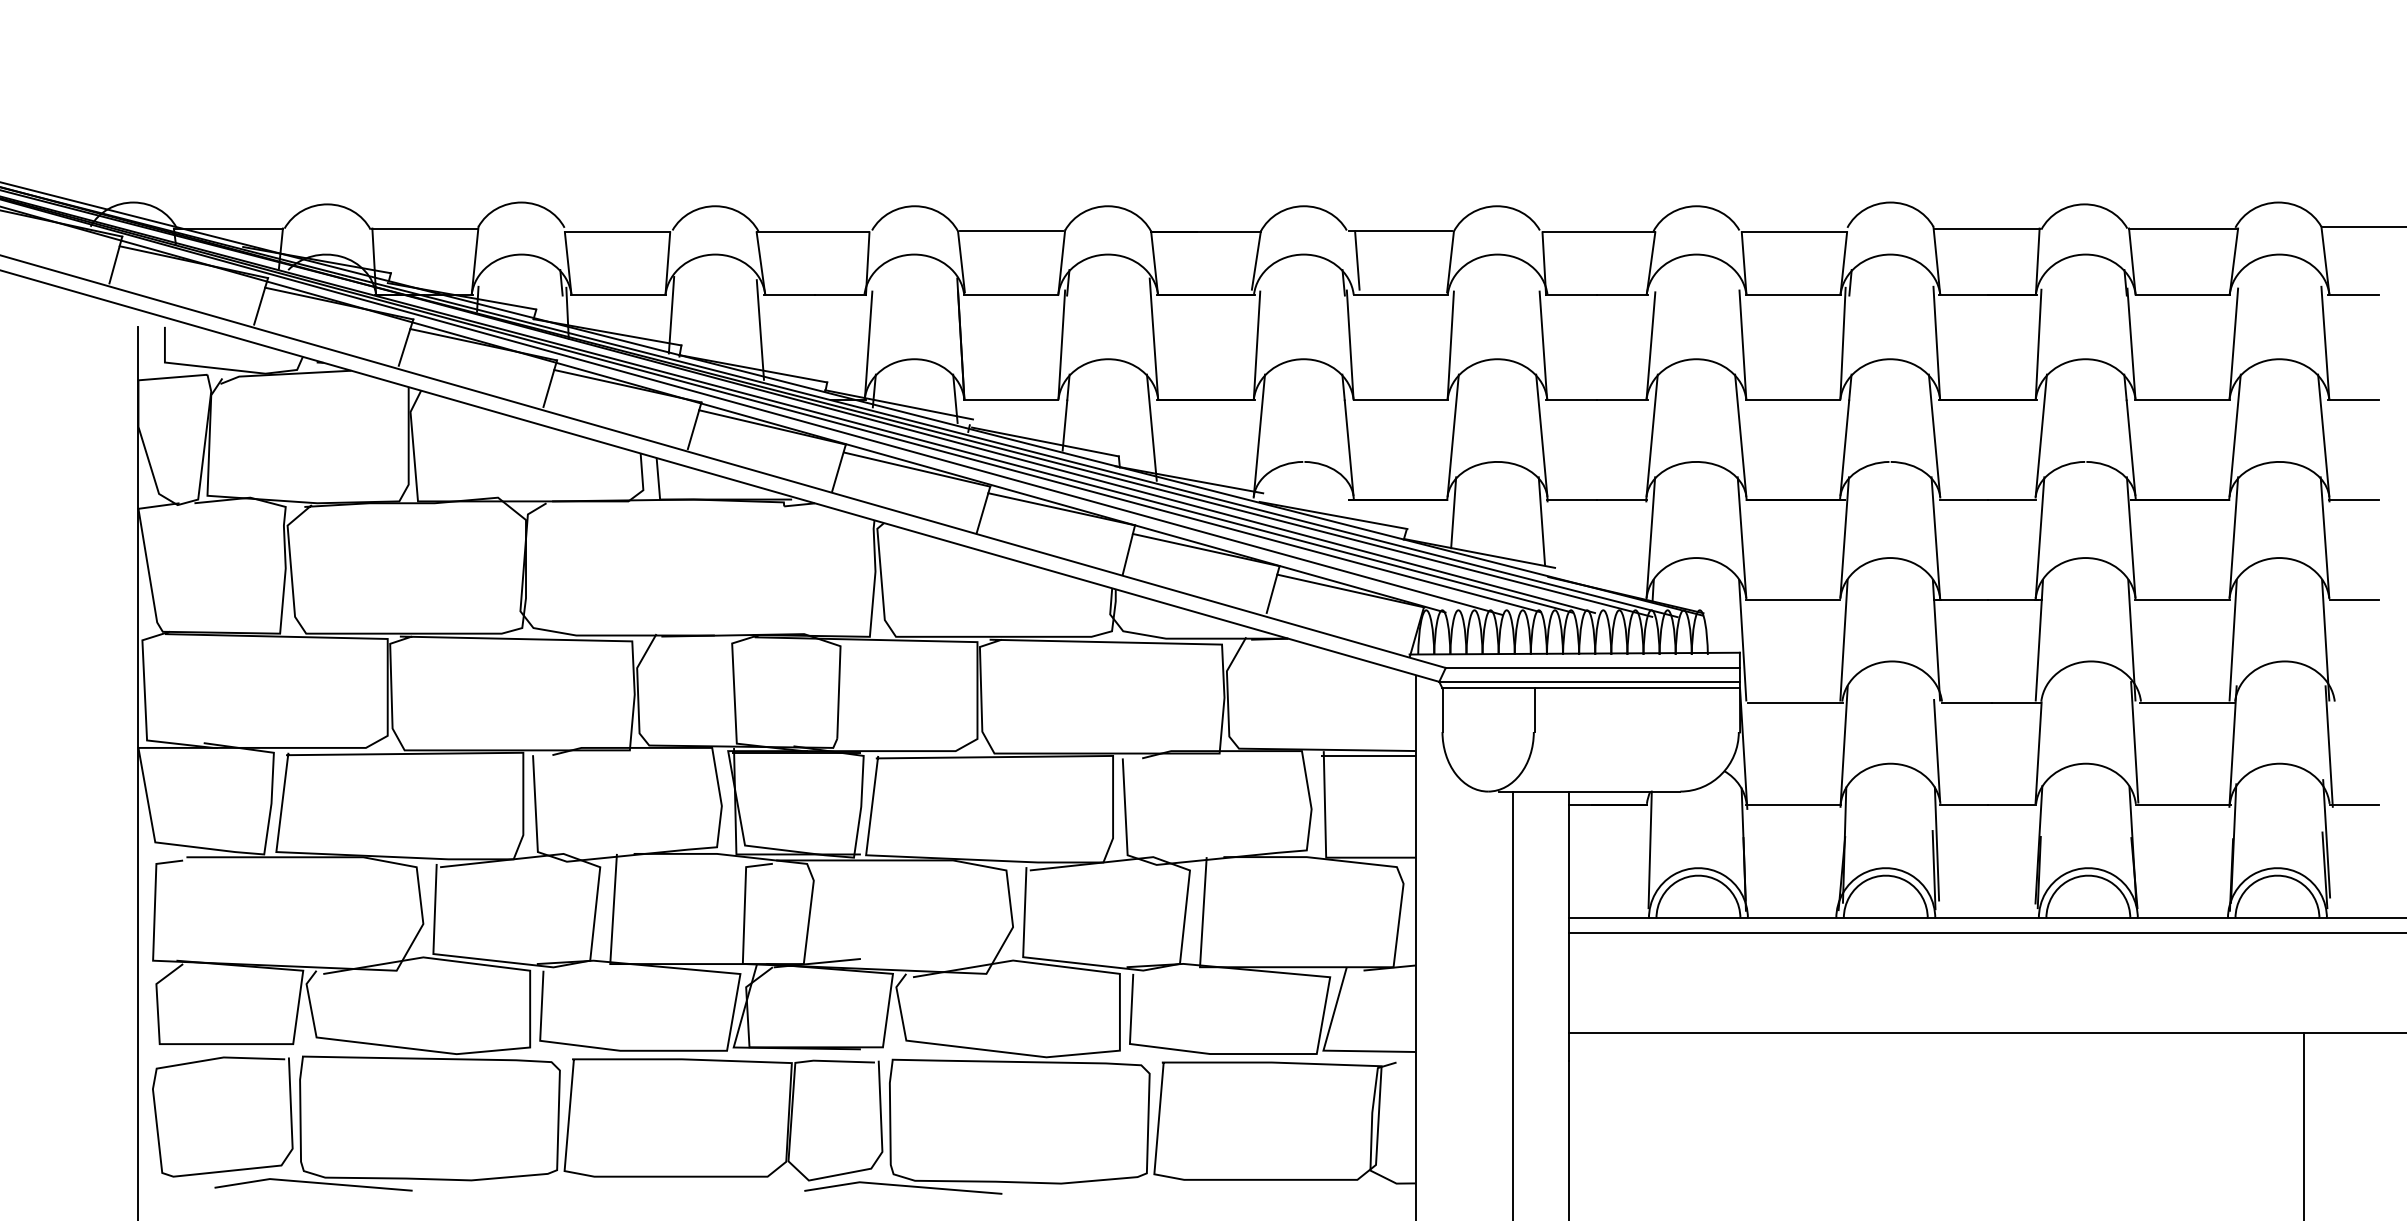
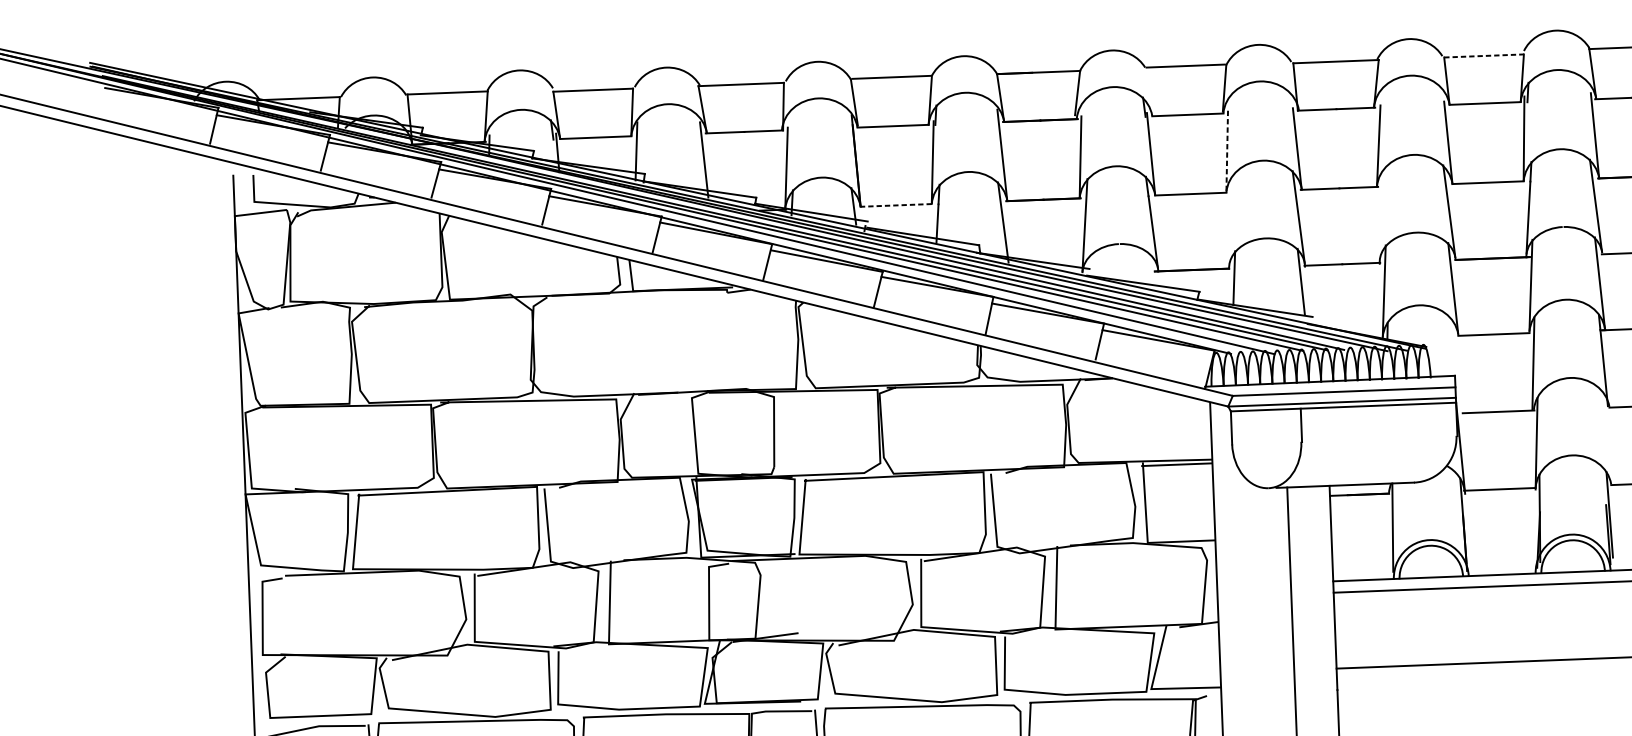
line: (1794, 232) -> (1484, 56), solid -> dashed
line: (1357, 260) -> (1154, 90), removed
line: (1450, 345) -> (1227, 151), solid -> dashed
line: (1010, 399) -> (895, 205), solid -> dashed
line: (1452, 435) -> (1231, 219), removed
line: (1651, 435) -> (1381, 213), removed
line: (1742, 640) -> (1456, 366), removed
line: (1937, 750) -> (1607, 444), removed

